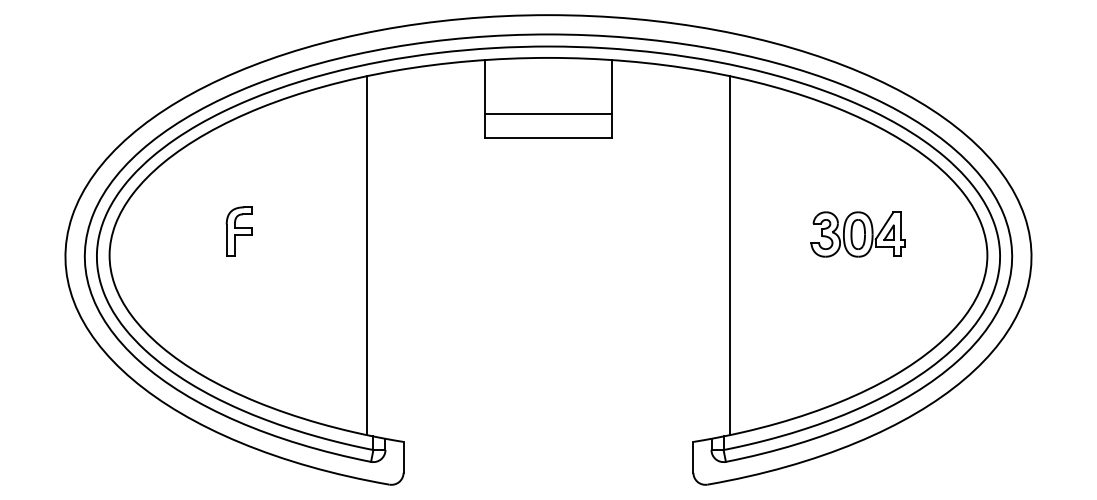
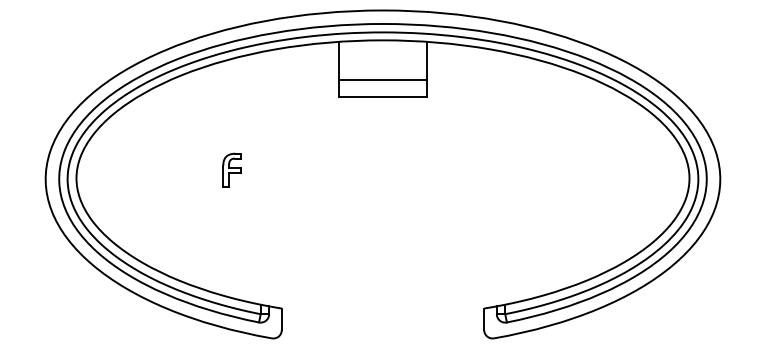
part: (238, 229) -> (231, 169), moved
part: (857, 234) -> (598, 163), removed
line: (367, 255) -> (256, 178), removed
line: (729, 255) -> (509, 178), removed

